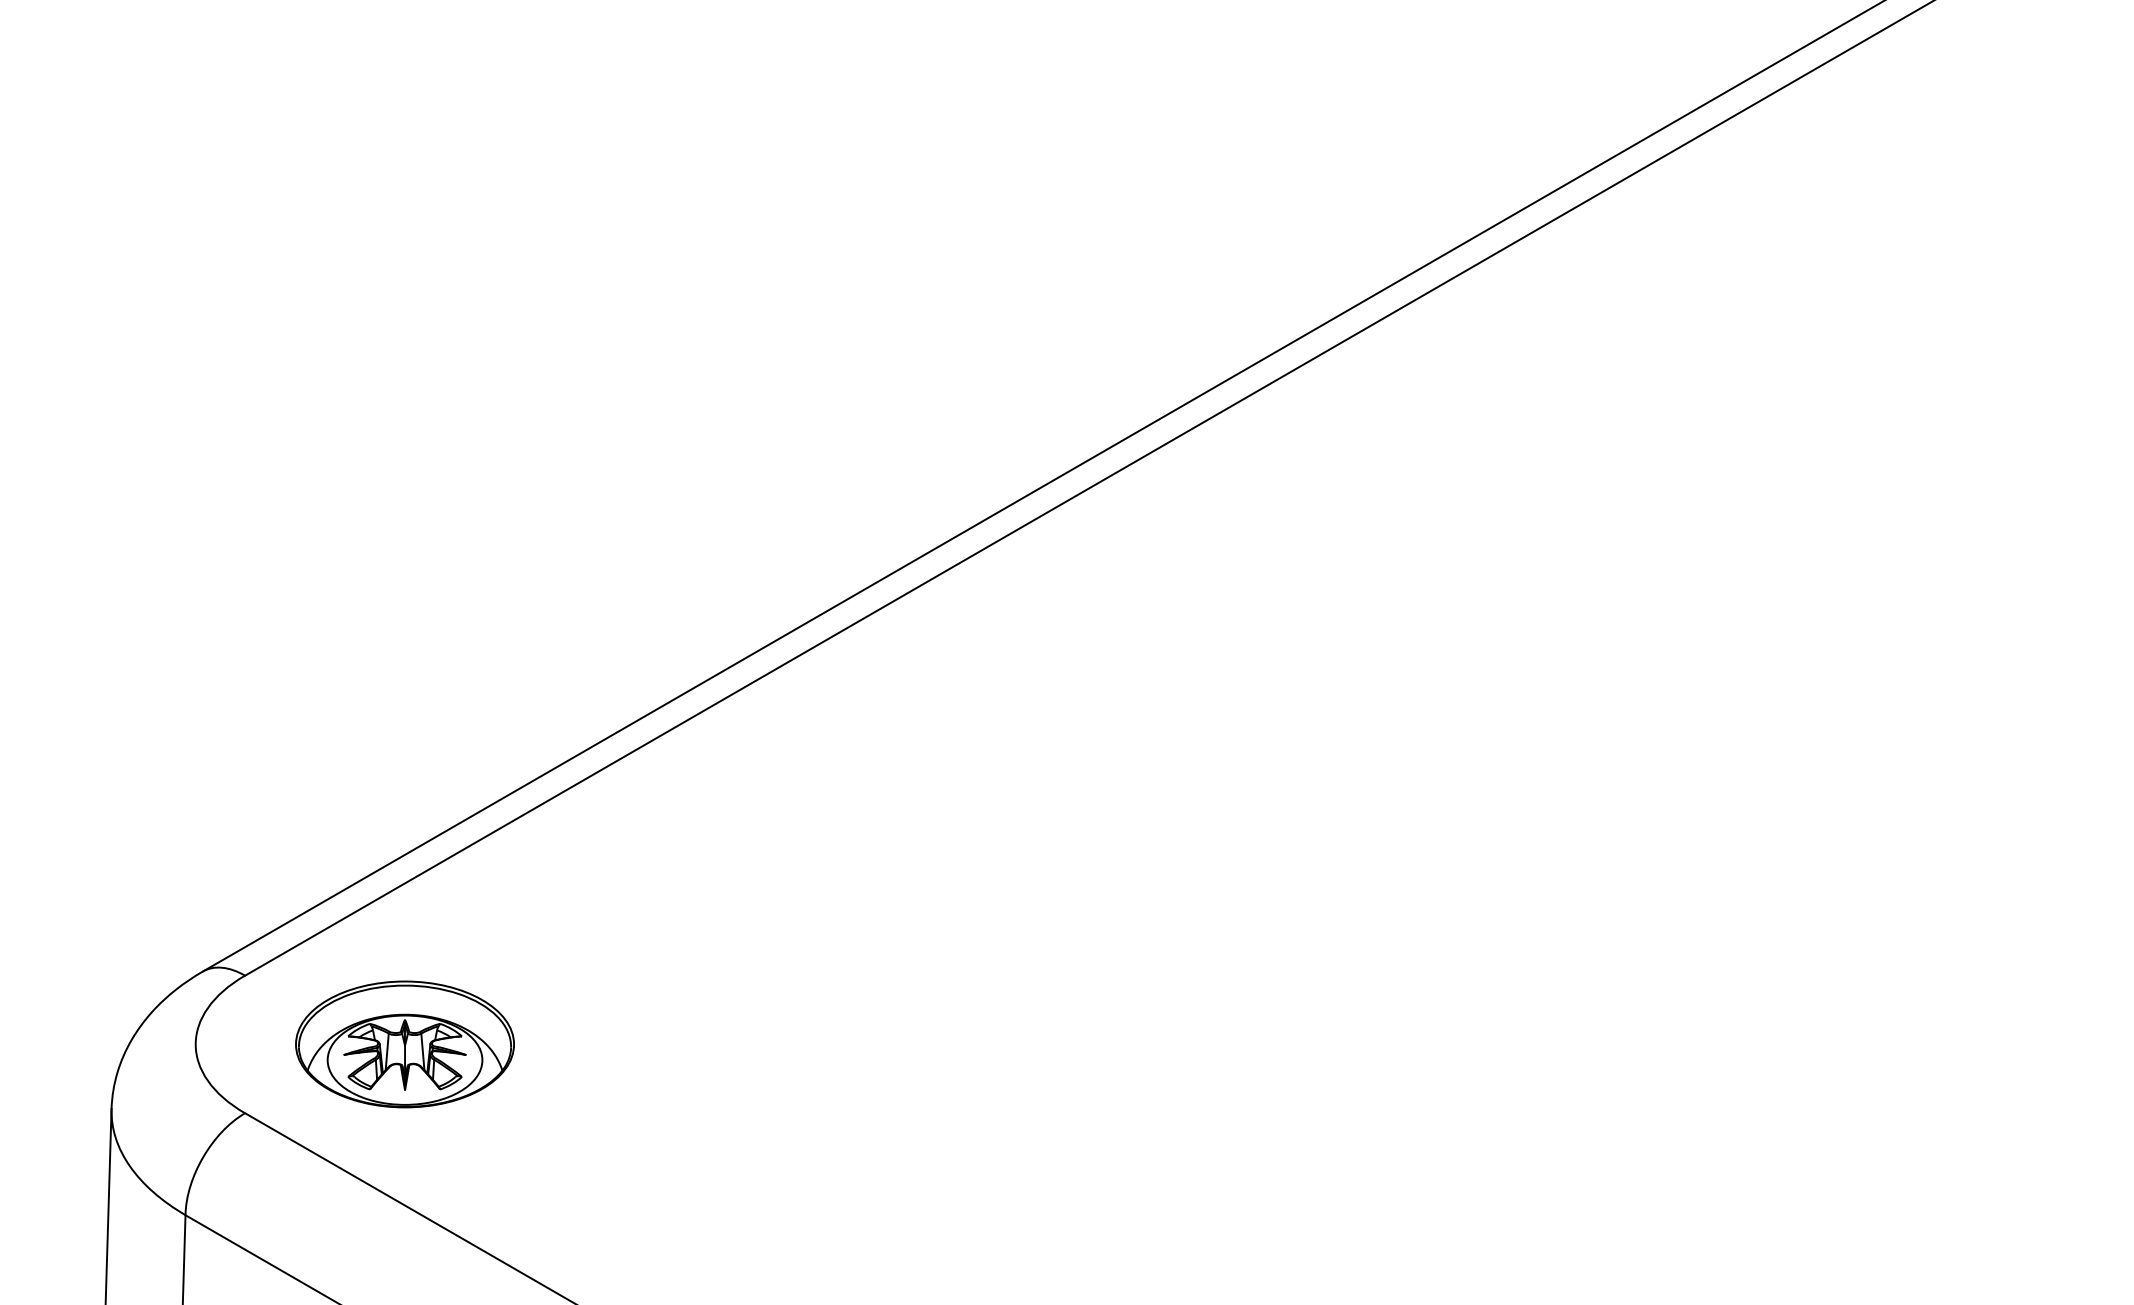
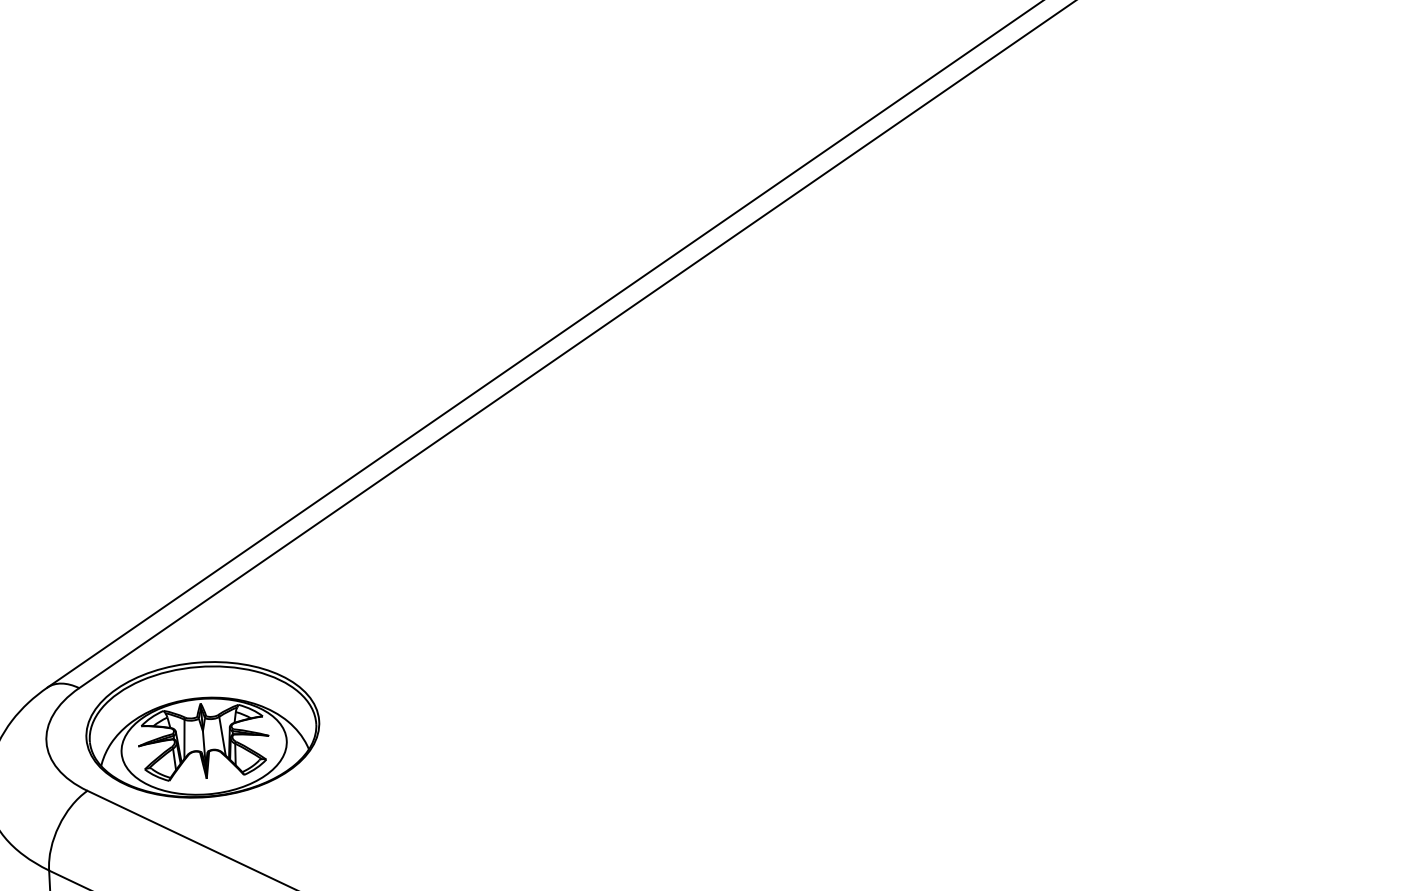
part: (404, 1044) -> (202, 729), size x1.43

